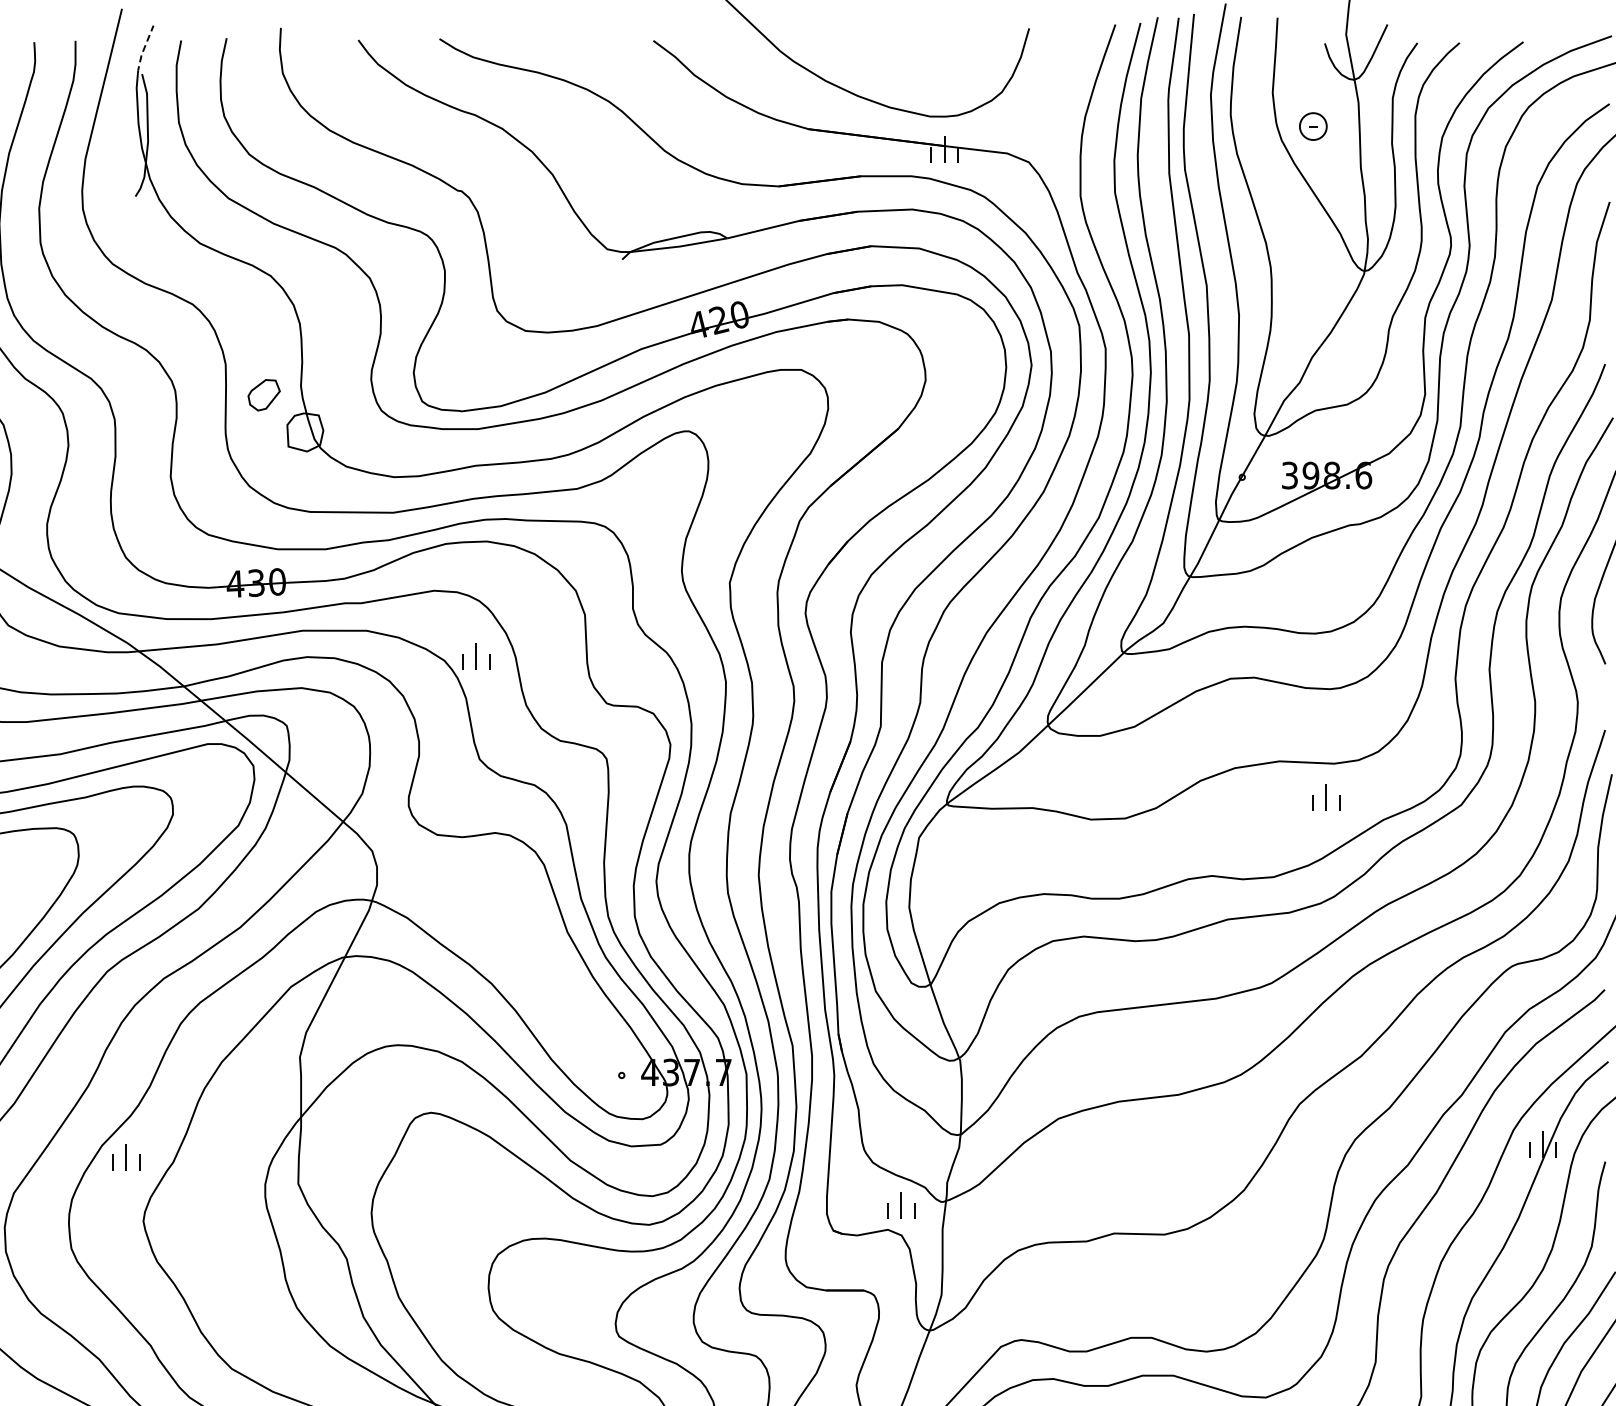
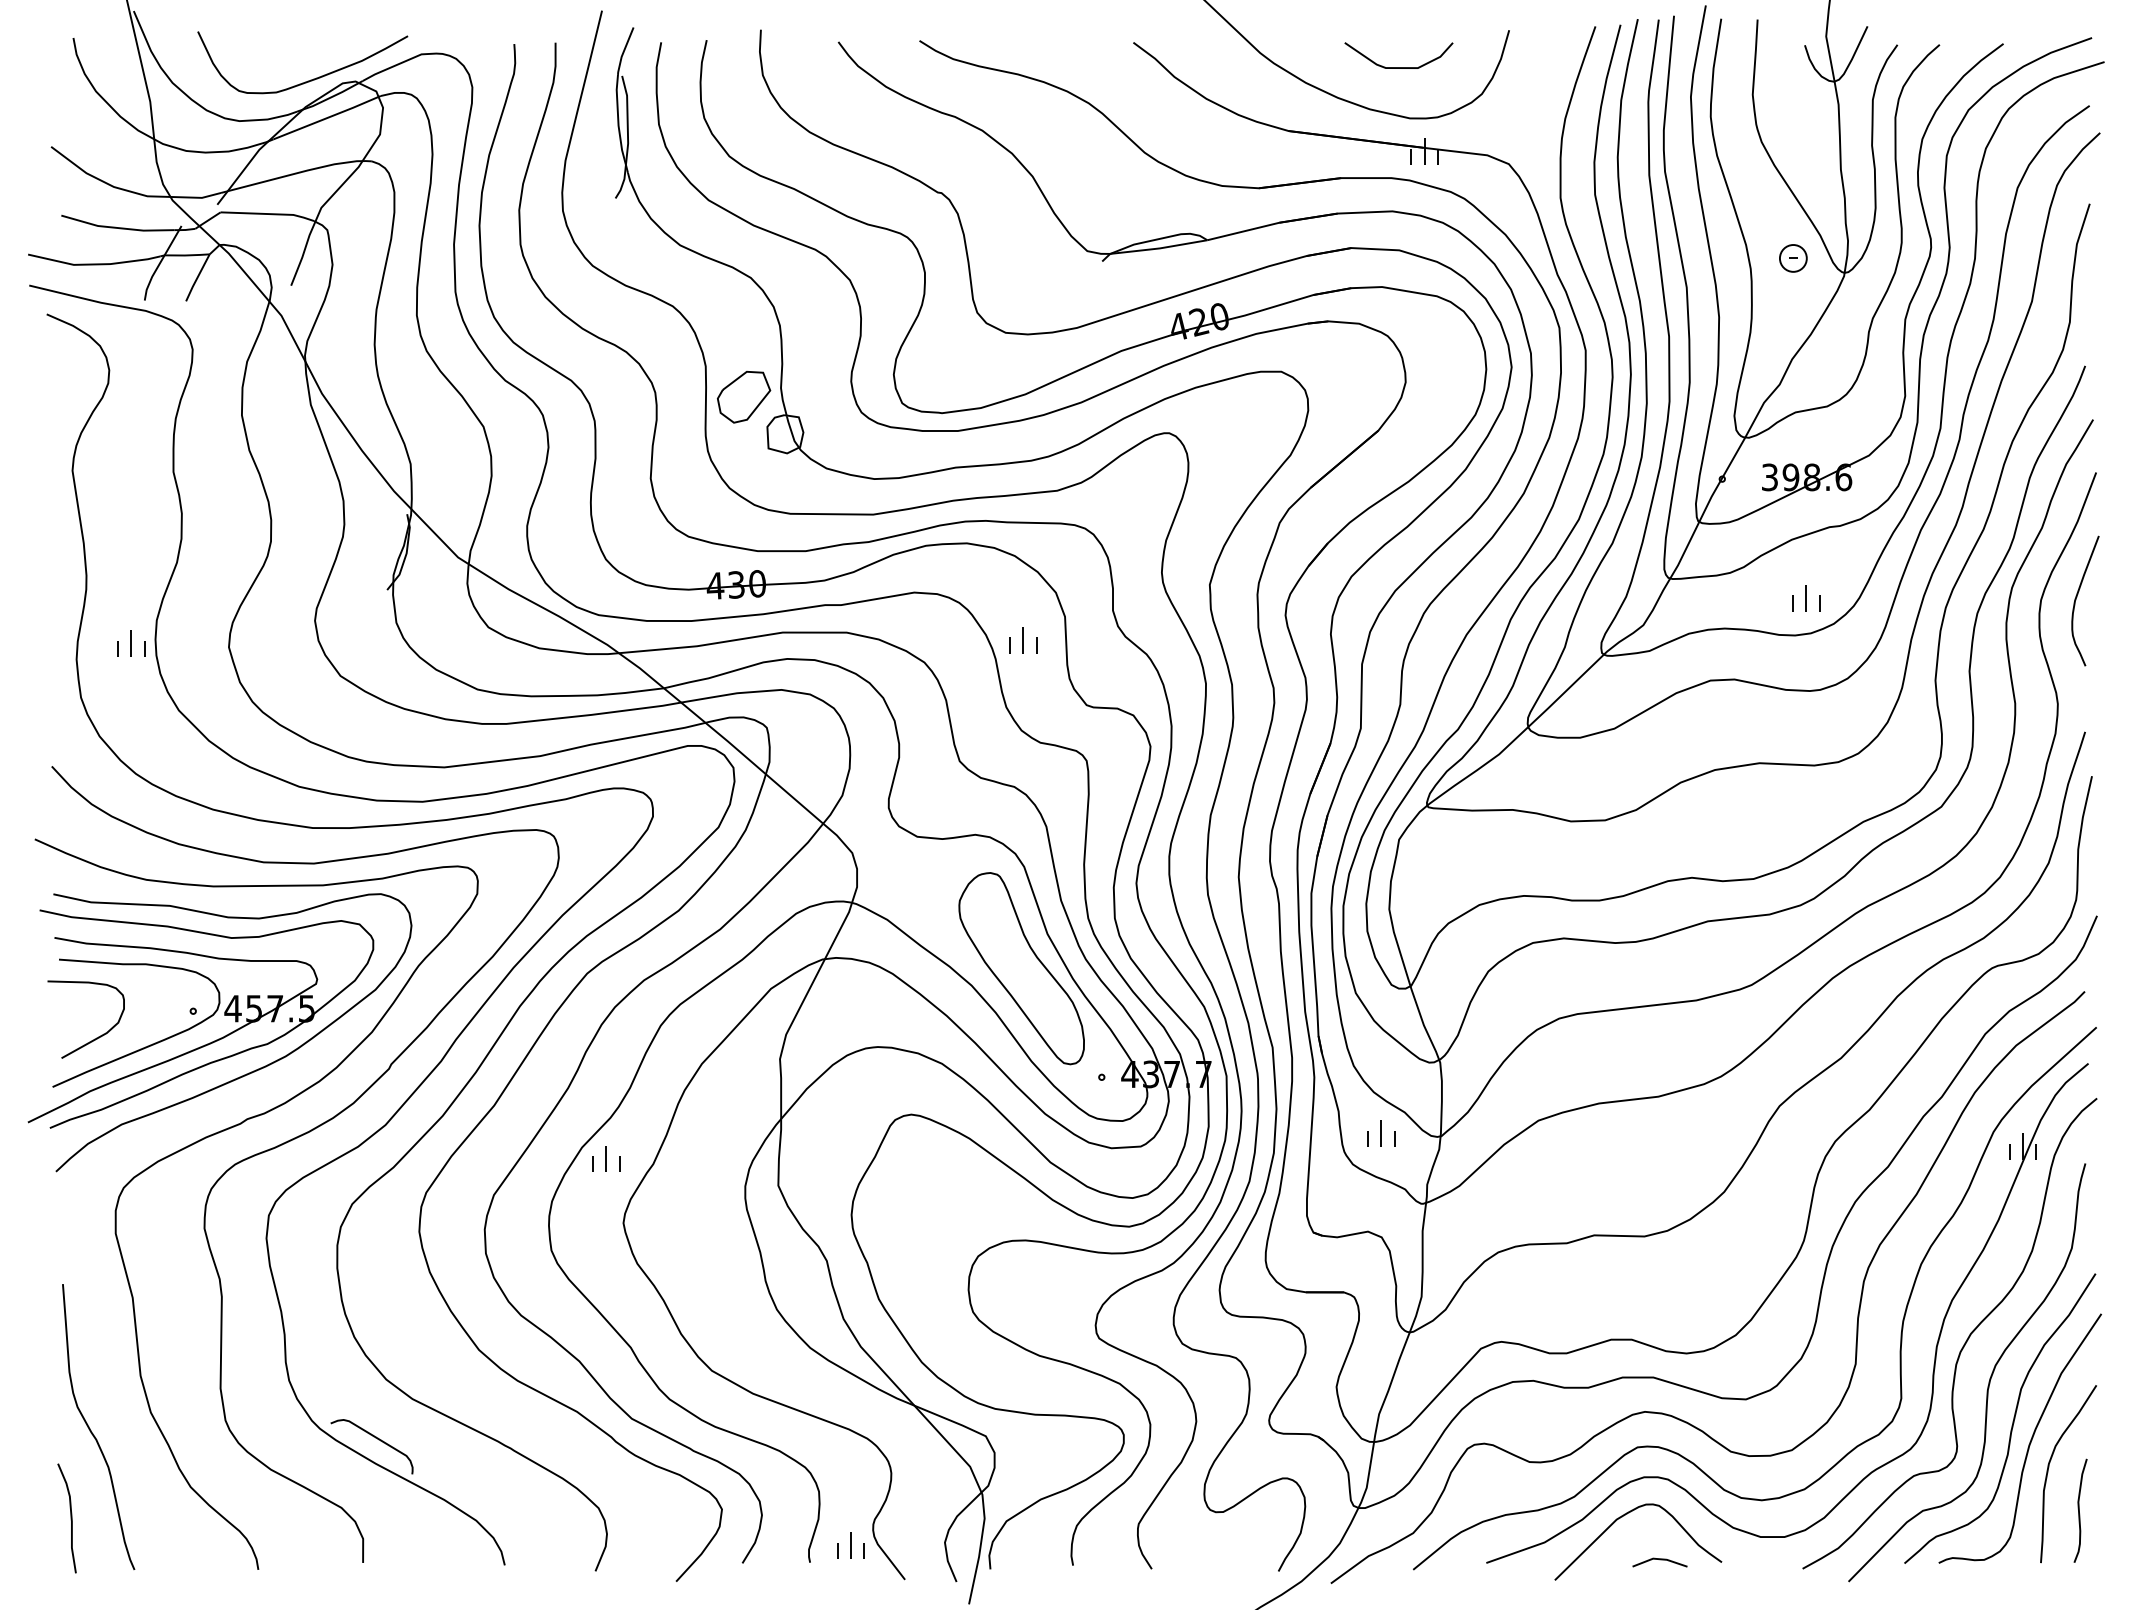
line: (143, 49) -> (623, 51), dashed -> solid
curve: (918, 65) -> (1398, 67), added
part: (1313, 126) -> (1793, 258), moved
part: (264, 394) -> (744, 396), size x1.67
part: (476, 656) -> (1023, 640), moved
part: (1326, 797) -> (1806, 598), moved
part: (541, 966) -> (1021, 968), added
part: (901, 1205) -> (1381, 1133), moved

